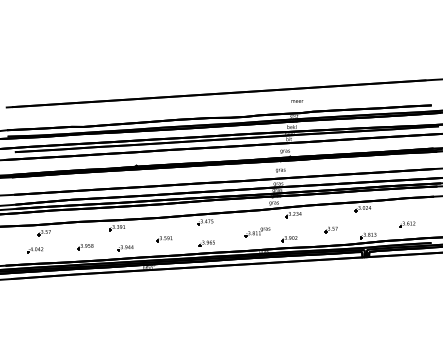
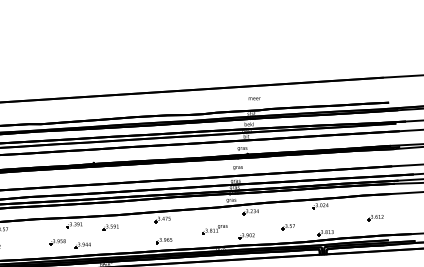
part: (407, 224) -> (375, 217), moved
part: (164, 239) -> (110, 227), moved
part: (85, 247) -> (57, 242), moved

